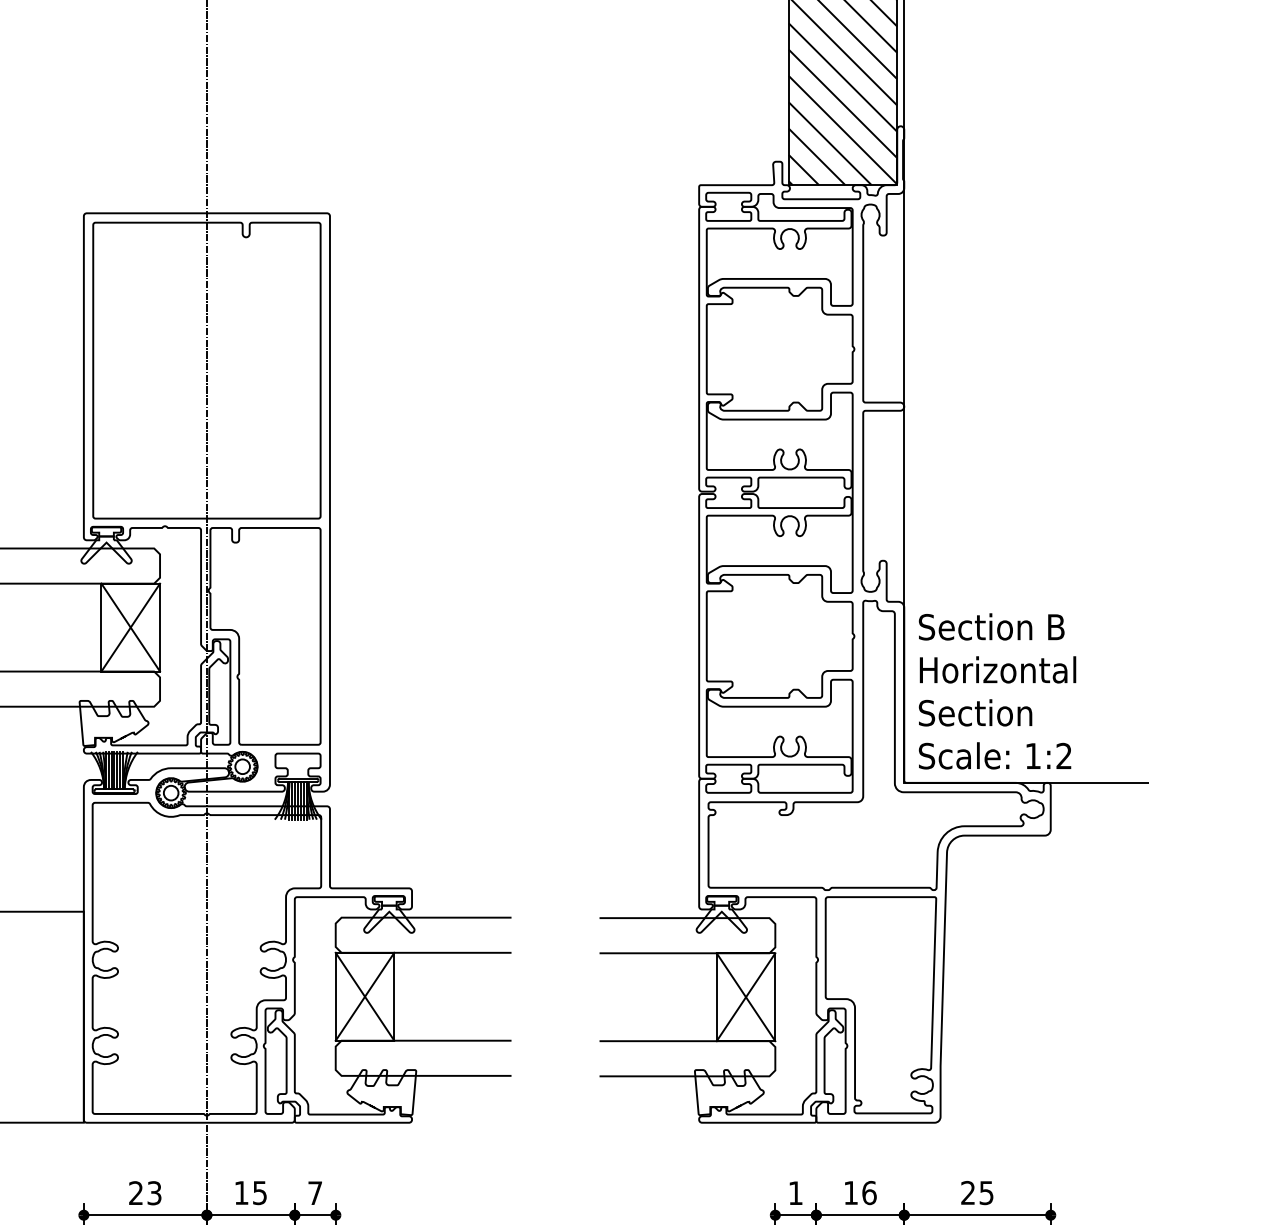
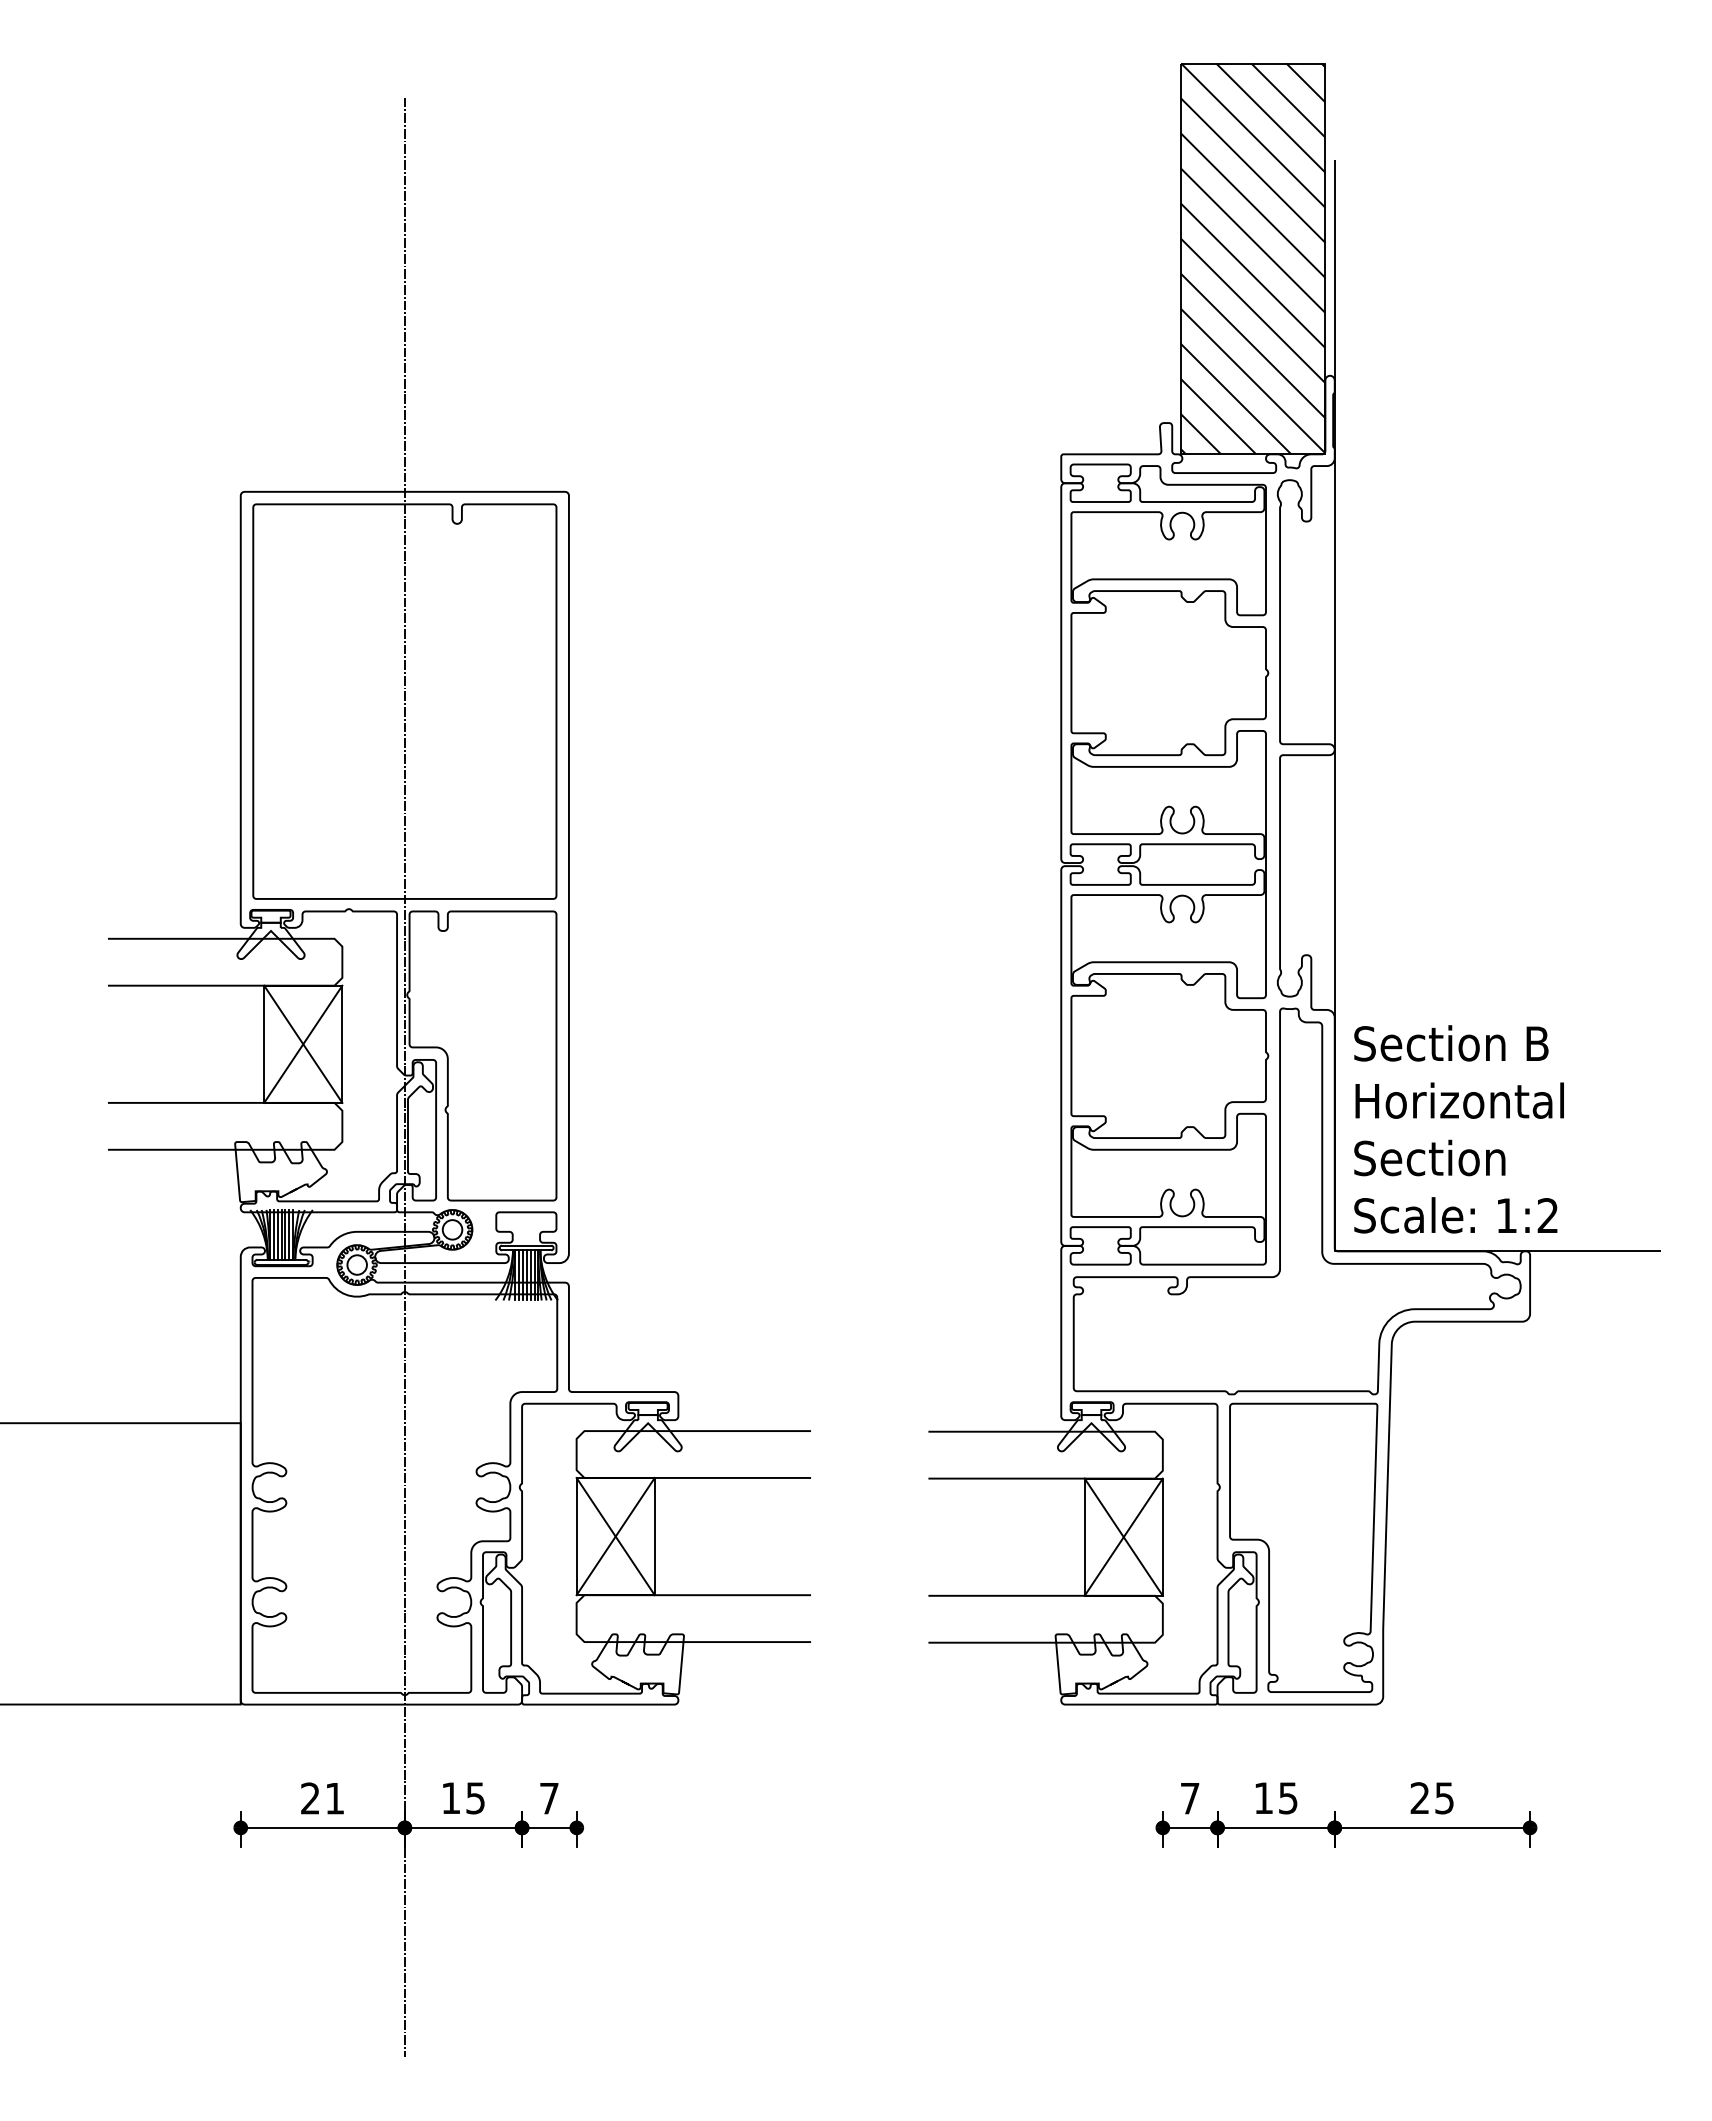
text: (154, 1193) -> (334, 1798), 23 -> 21
text: (796, 1193) -> (1190, 1798), 1 -> 7
text: (869, 1193) -> (1288, 1798), 16 -> 15

